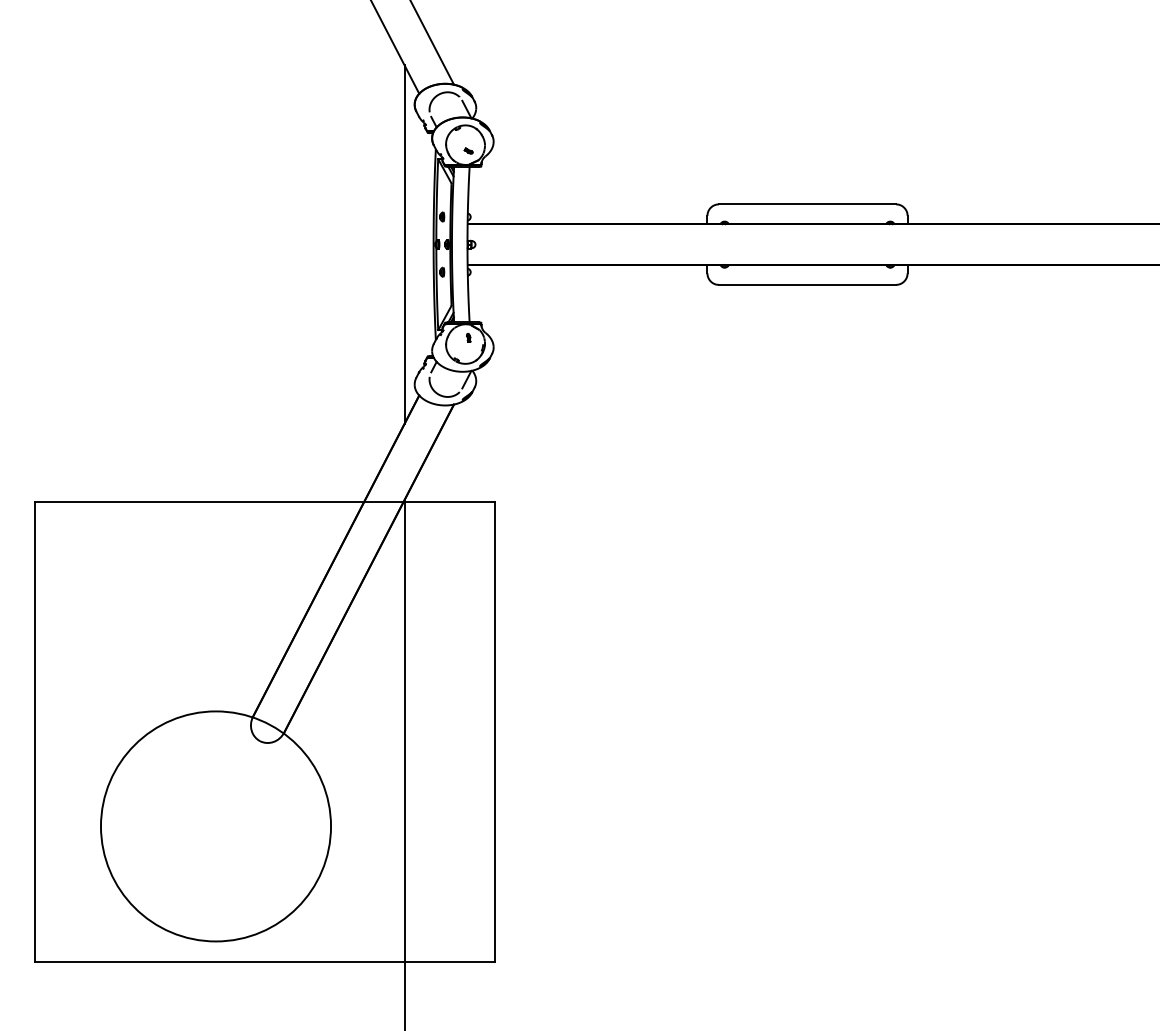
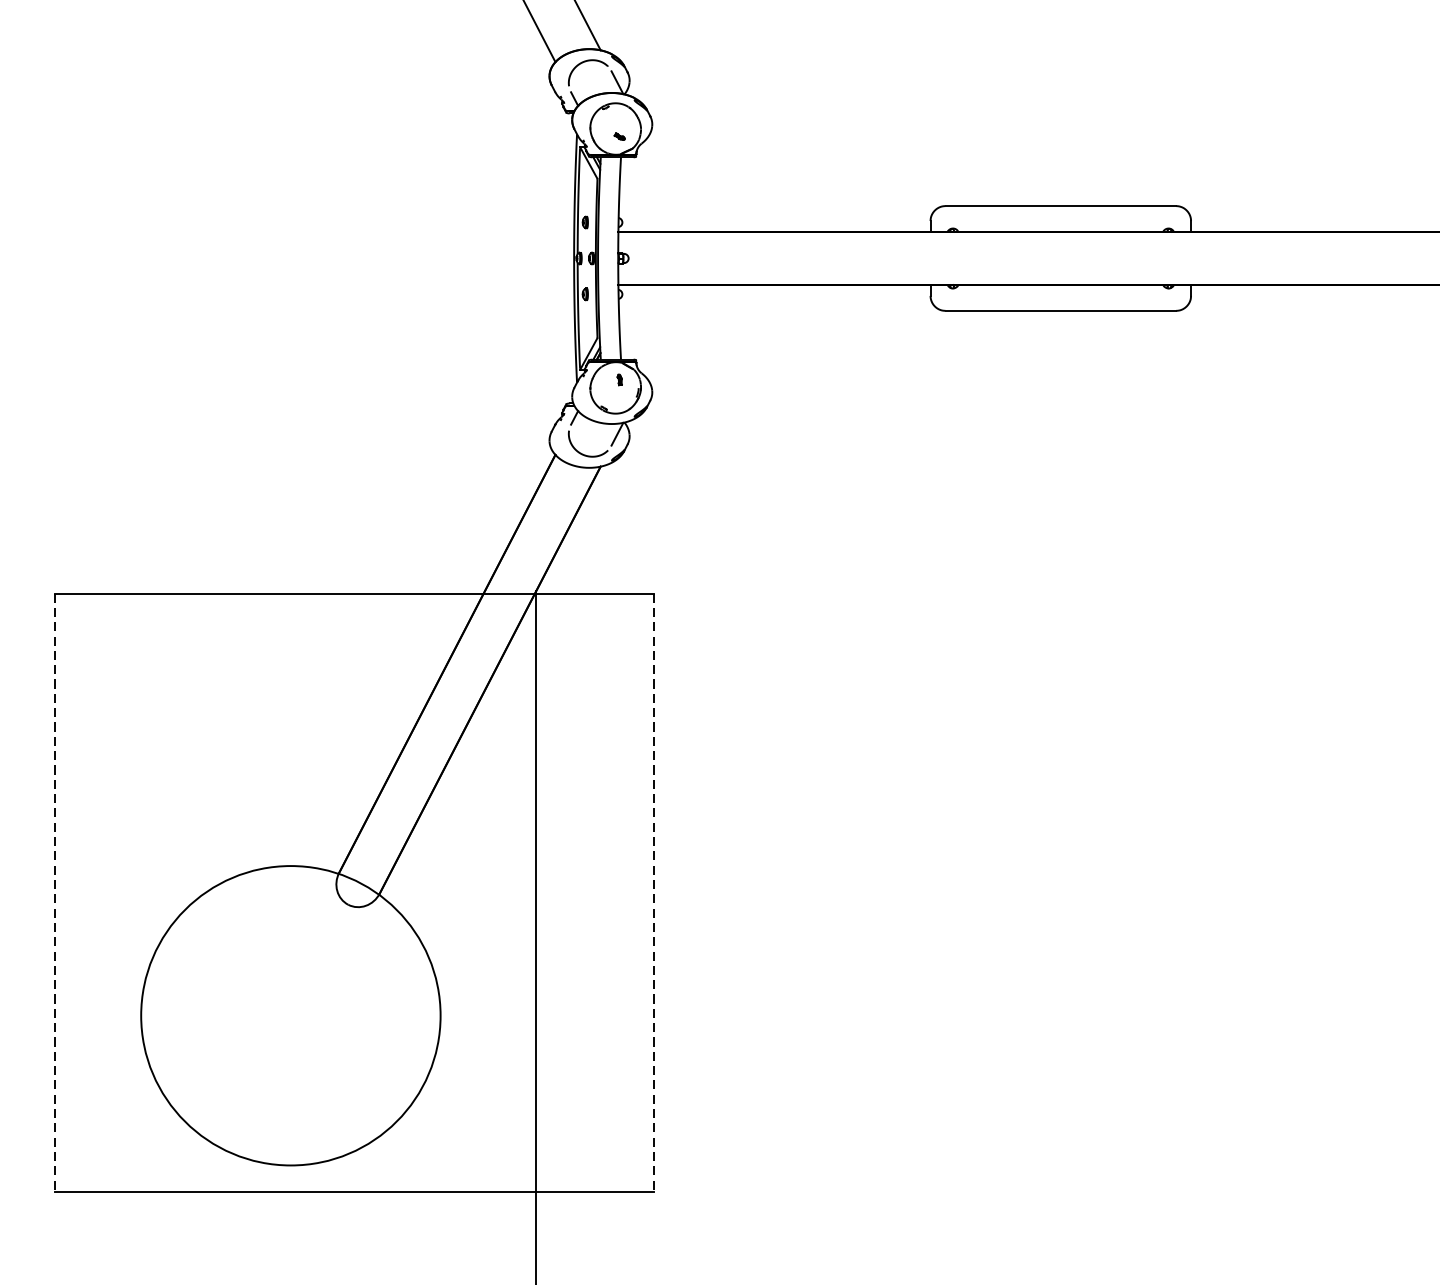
line: (404, 244) -> (536, 258), removed
line: (34, 732) -> (54, 893), solid -> dashed
line: (494, 732) -> (653, 893), solid -> dashed

